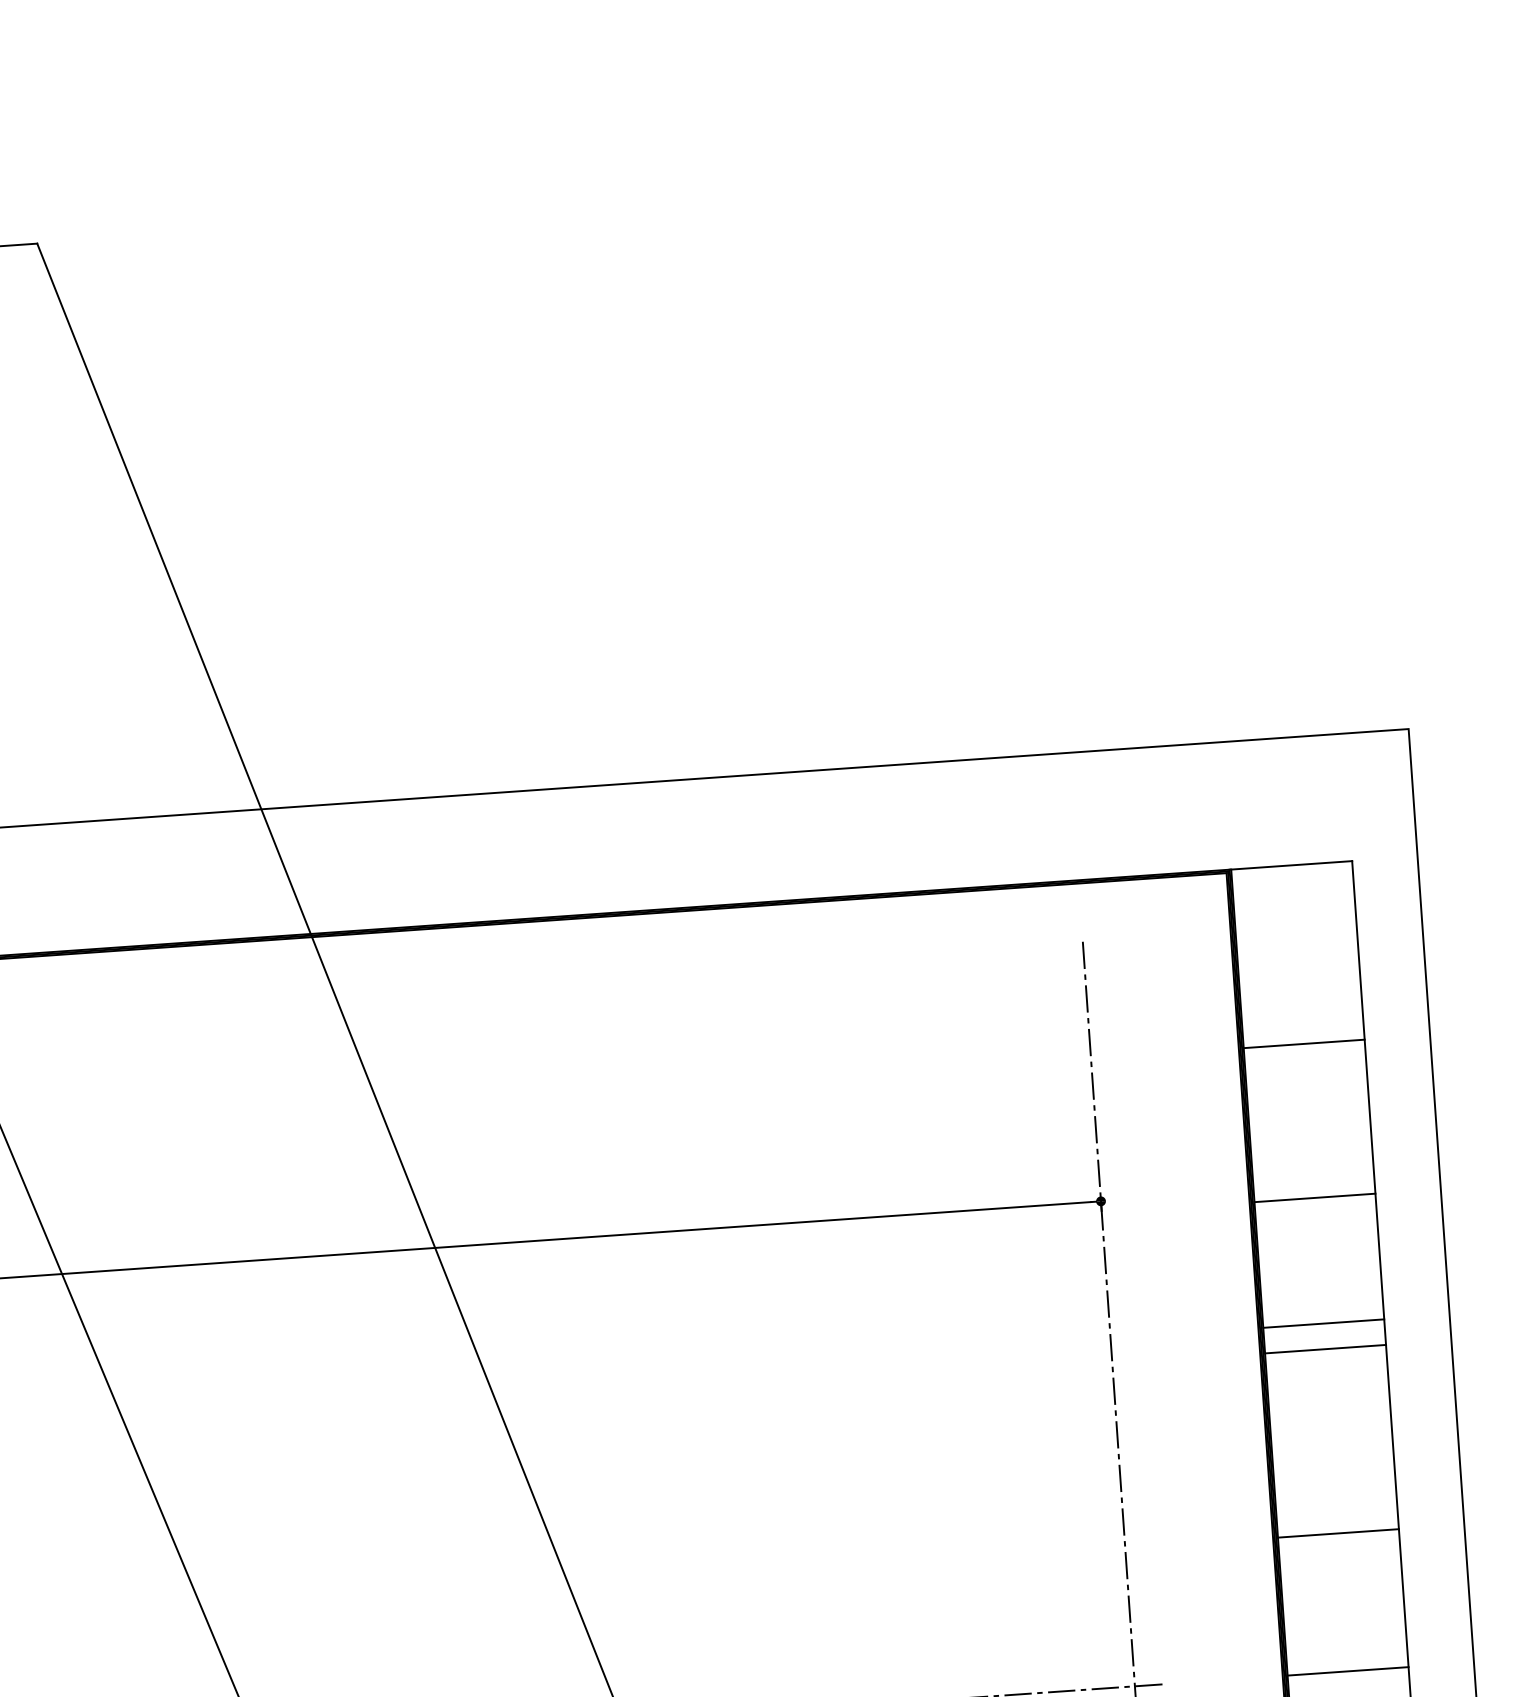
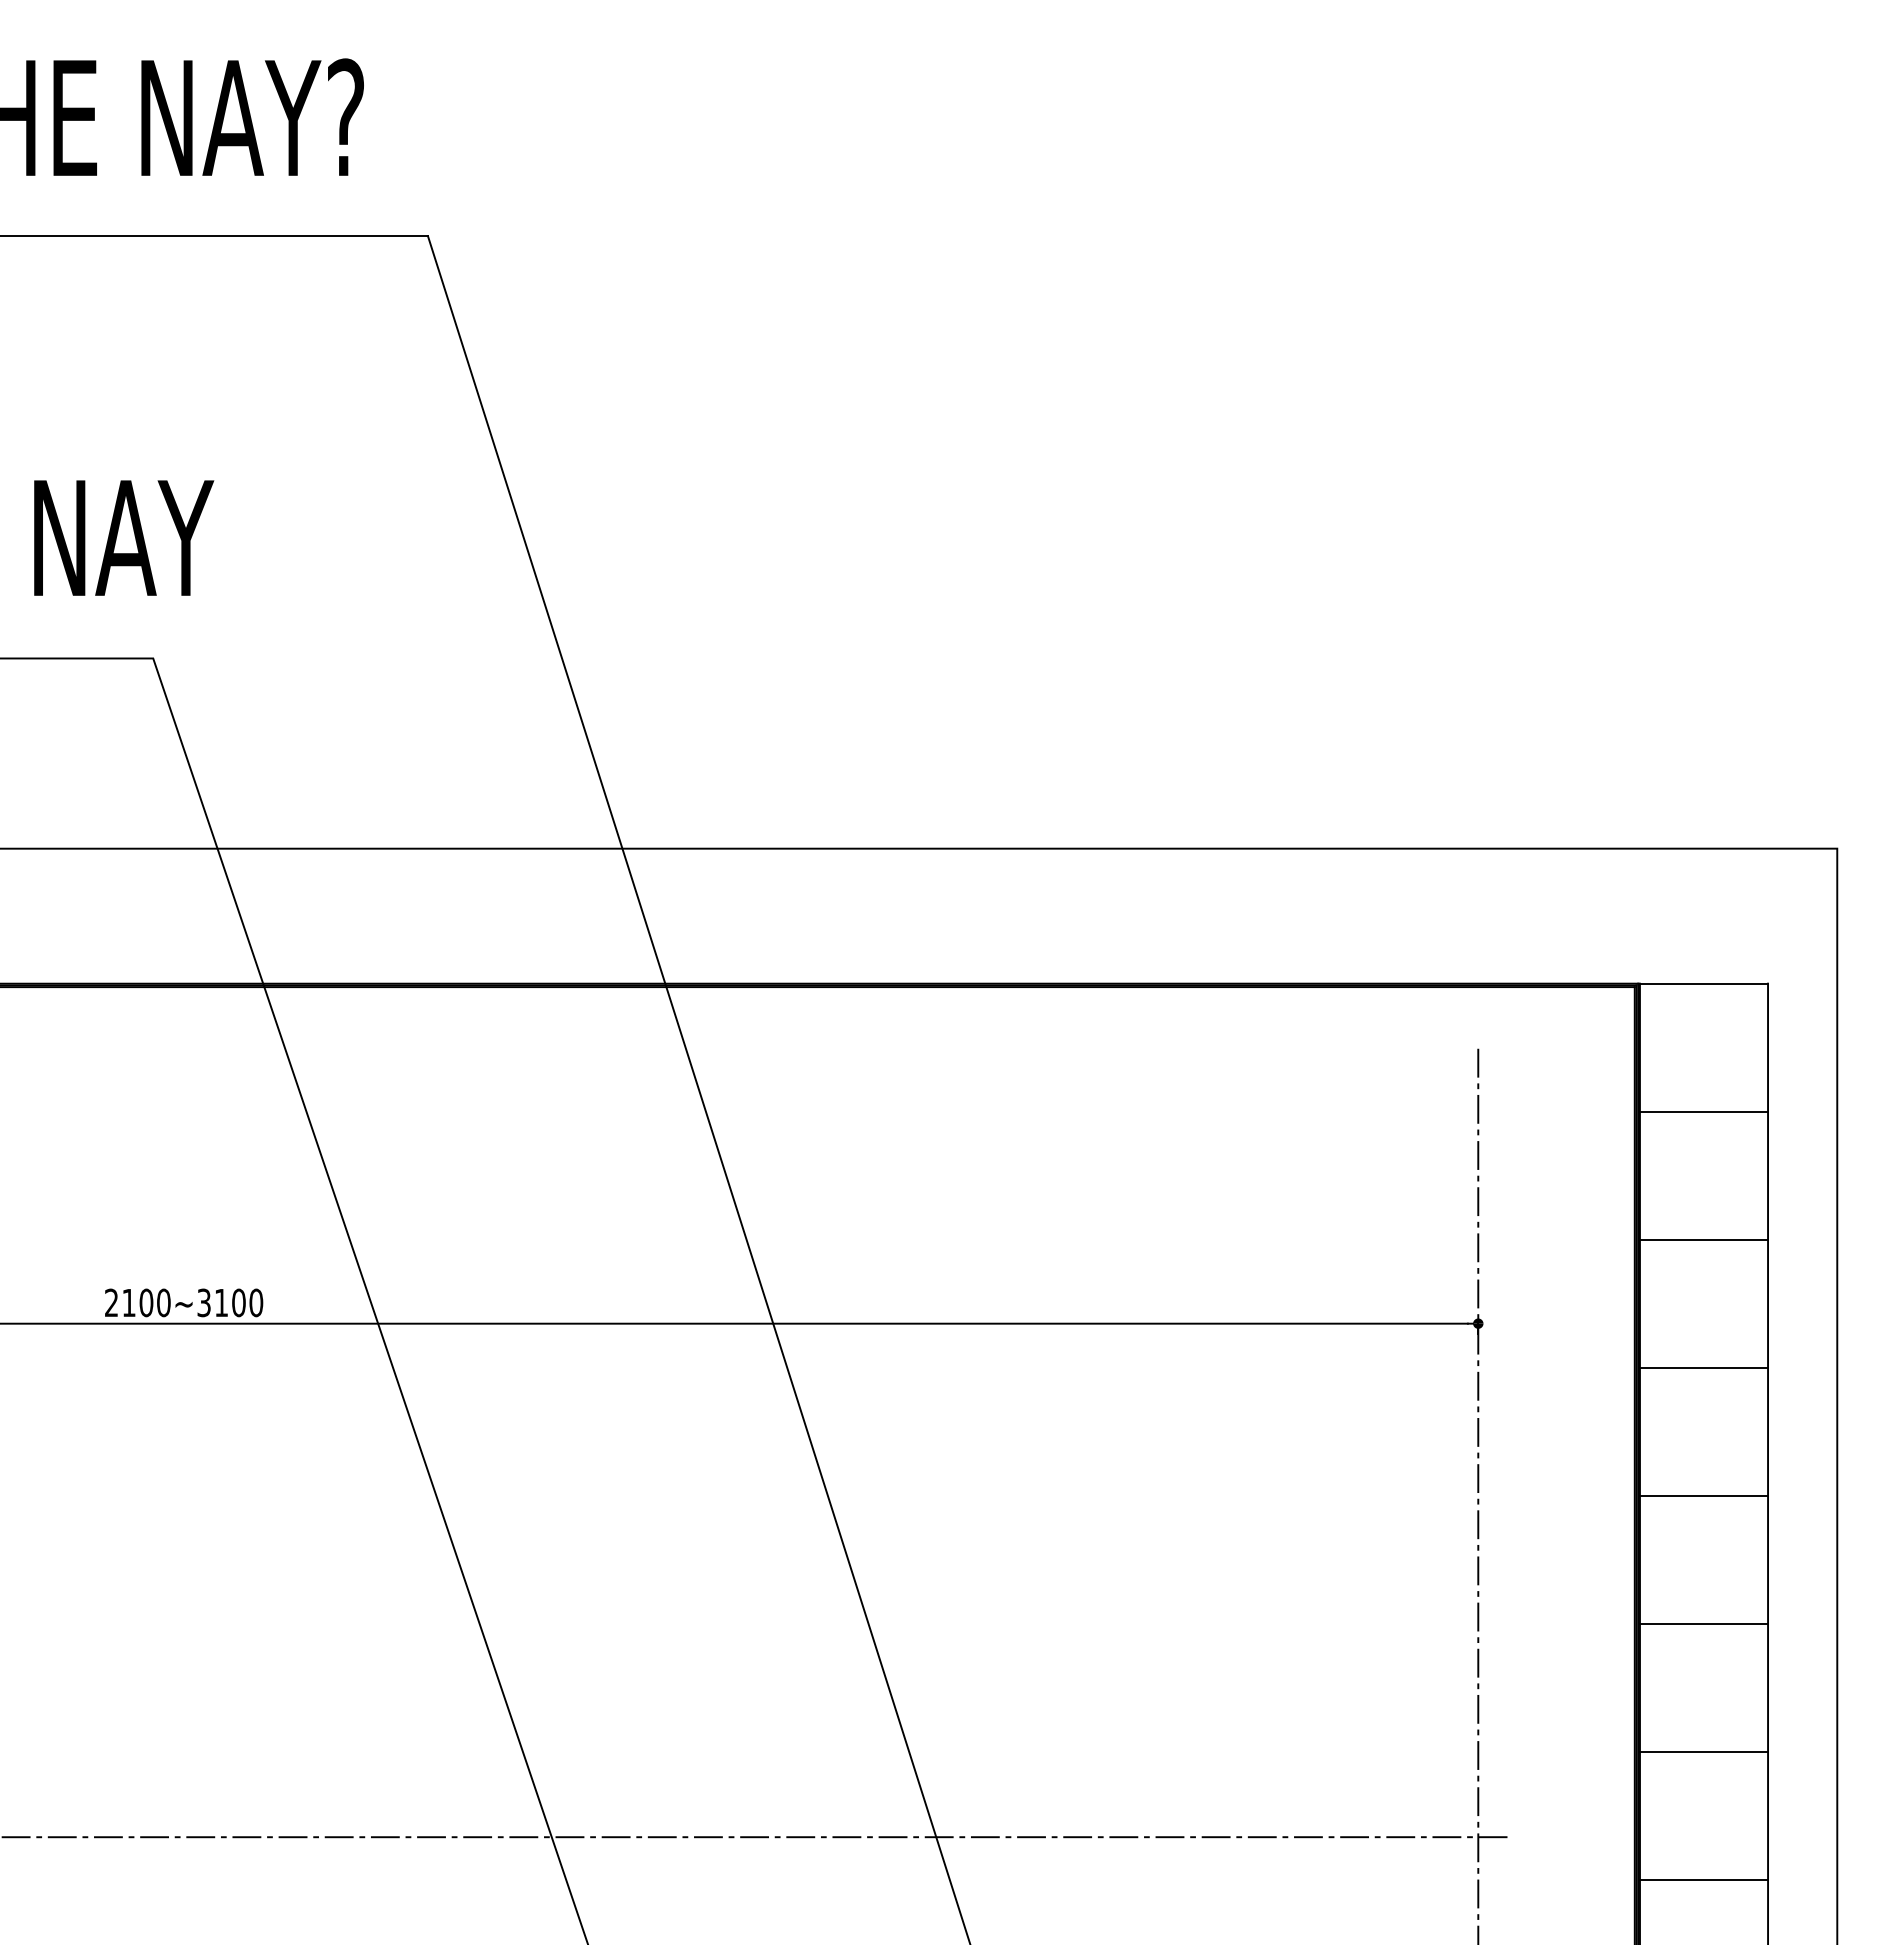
line: (1303, 1043) -> (1703, 1111), moved
line: (1314, 1197) -> (1703, 1239), moved
line: (1323, 1323) -> (1703, 1367), moved
line: (1337, 1533) -> (1703, 1624), moved
line: (1347, 1671) -> (1703, 1752), moved

